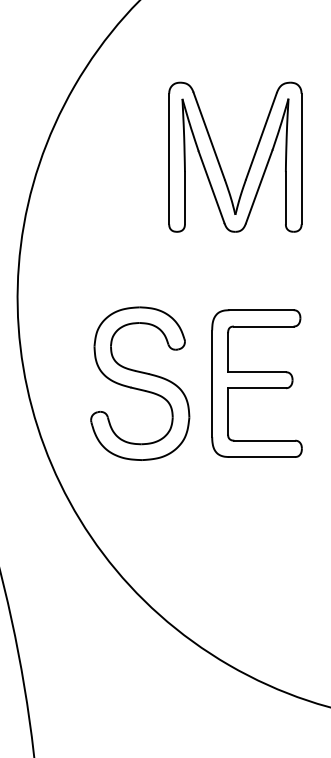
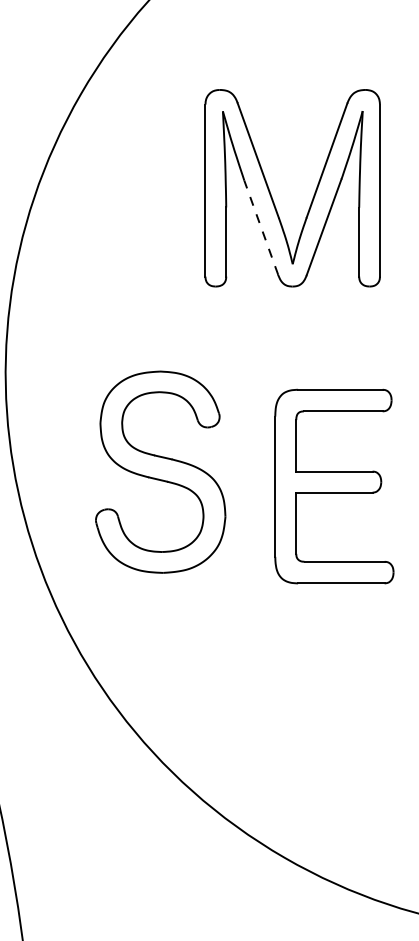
line: (211, 187) -> (261, 228), solid -> dashed
part: (140, 383) -> (161, 471), moved
part: (256, 383) -> (333, 486), moved

